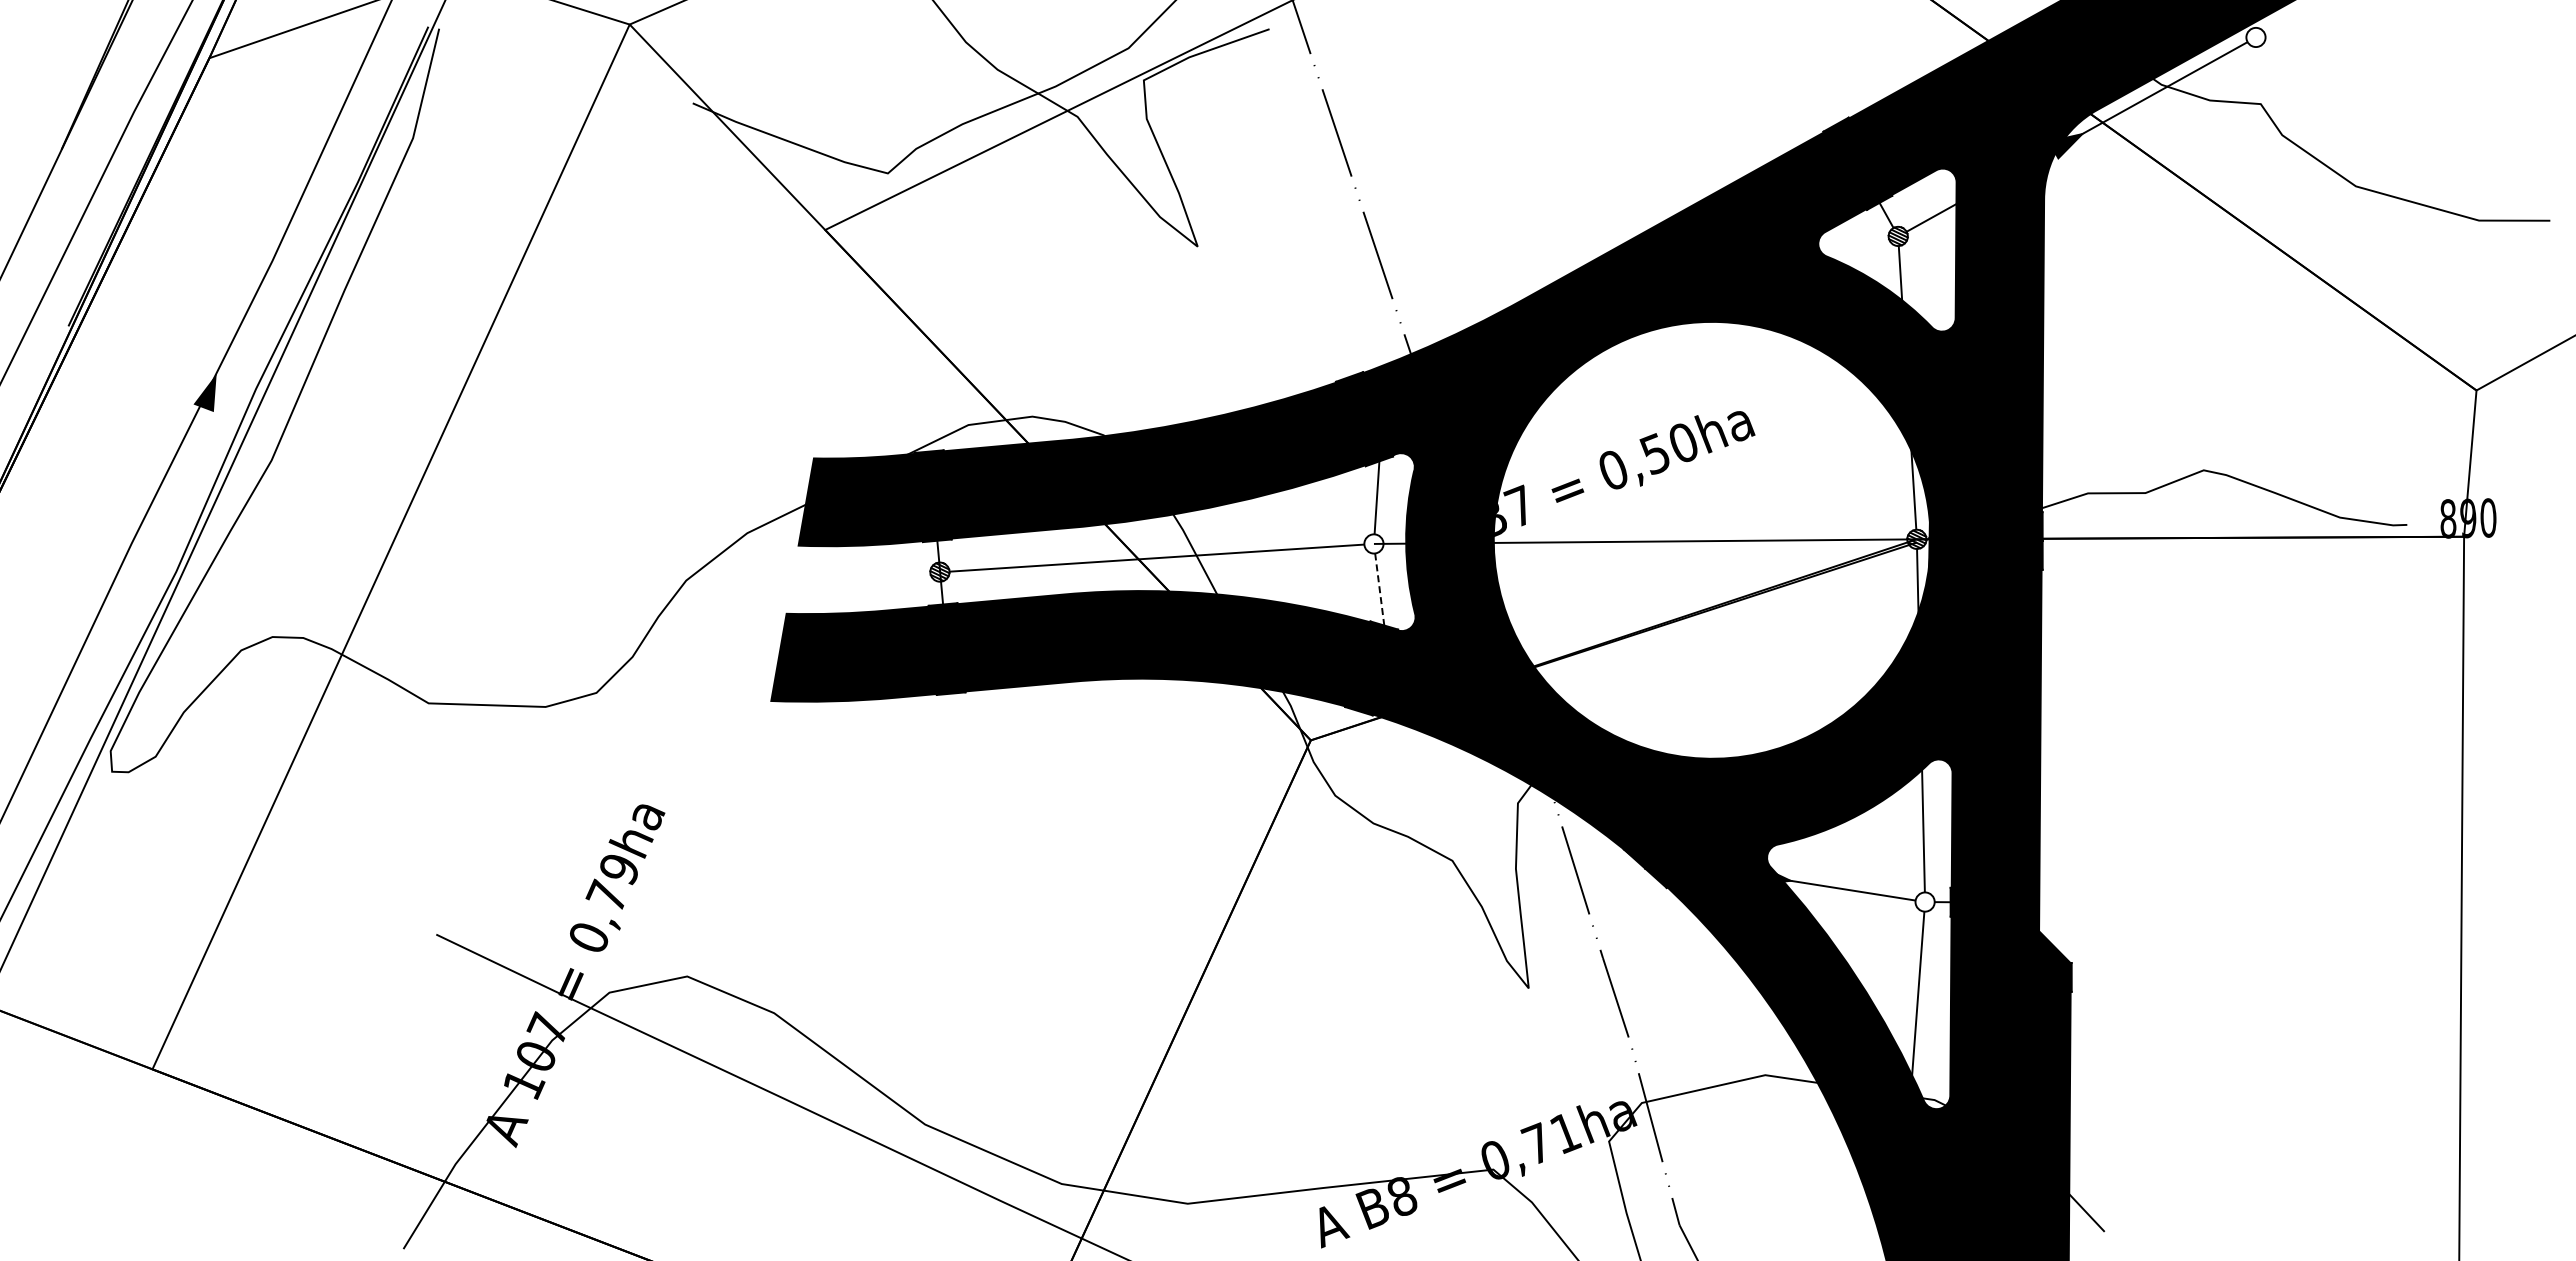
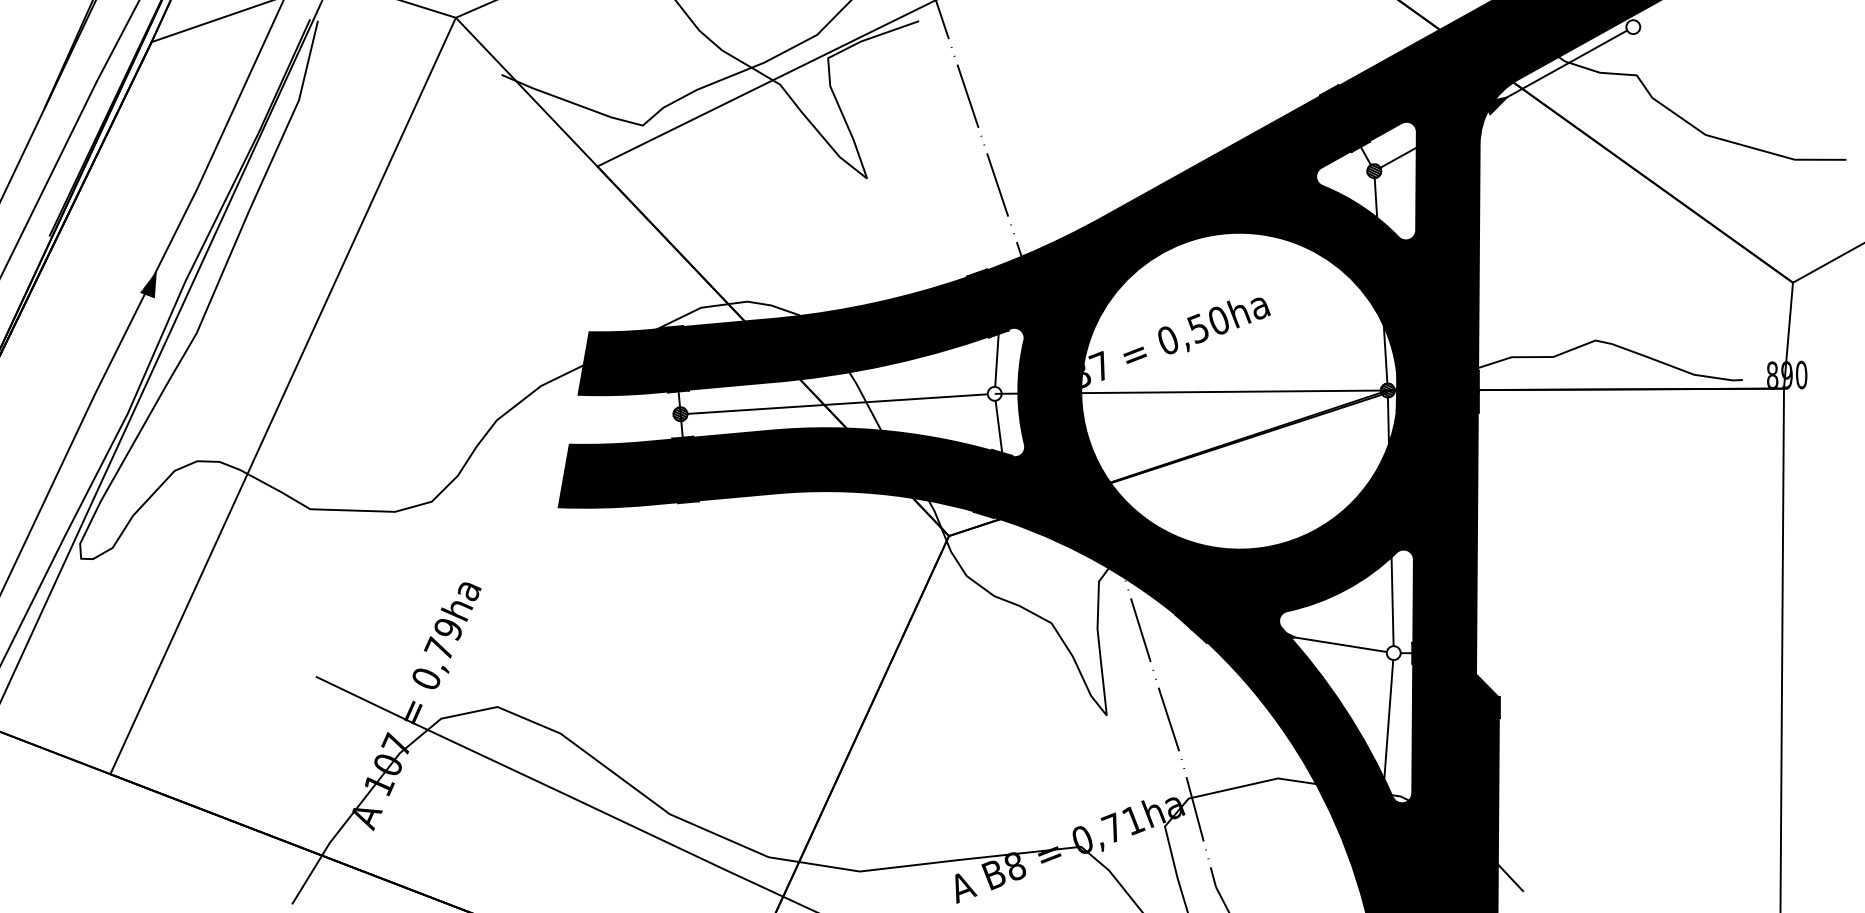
line: (1379, 589) -> (998, 426), dashed -> solid

